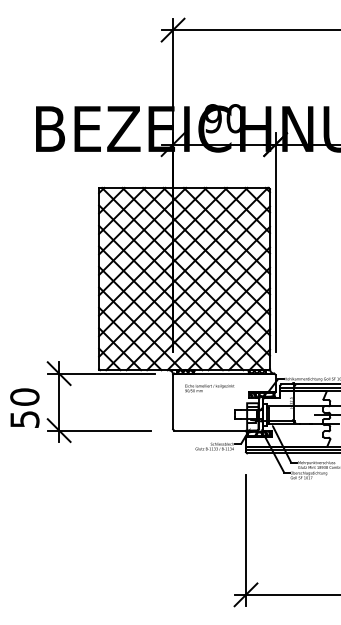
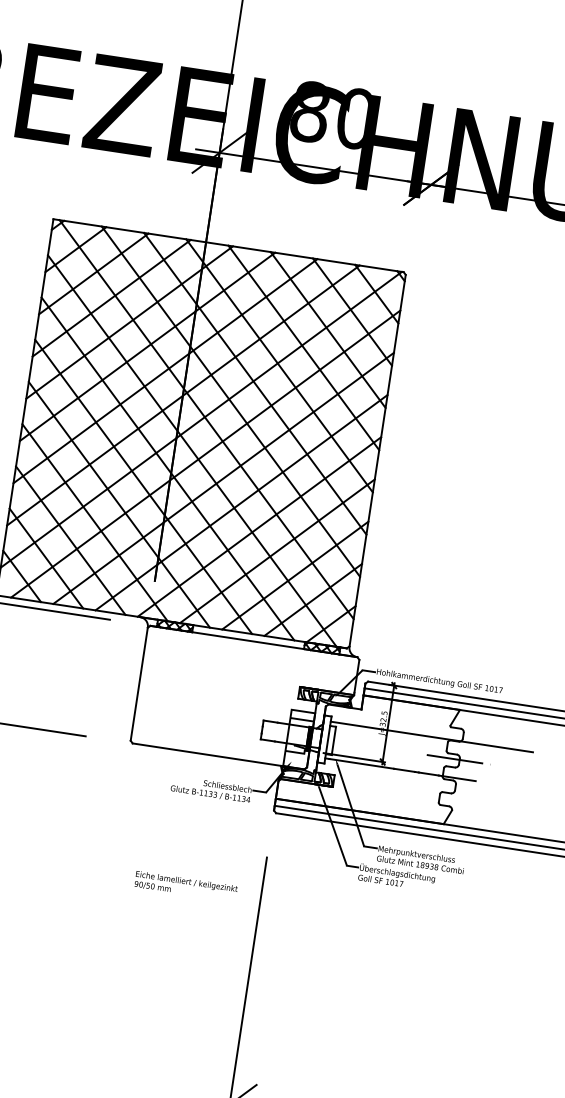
text: (212, 118) -> (309, 111), 90 -> 80
line: (275, 242) -> (400, 386), removed
text: (209, 388) -> (185, 886), moved

